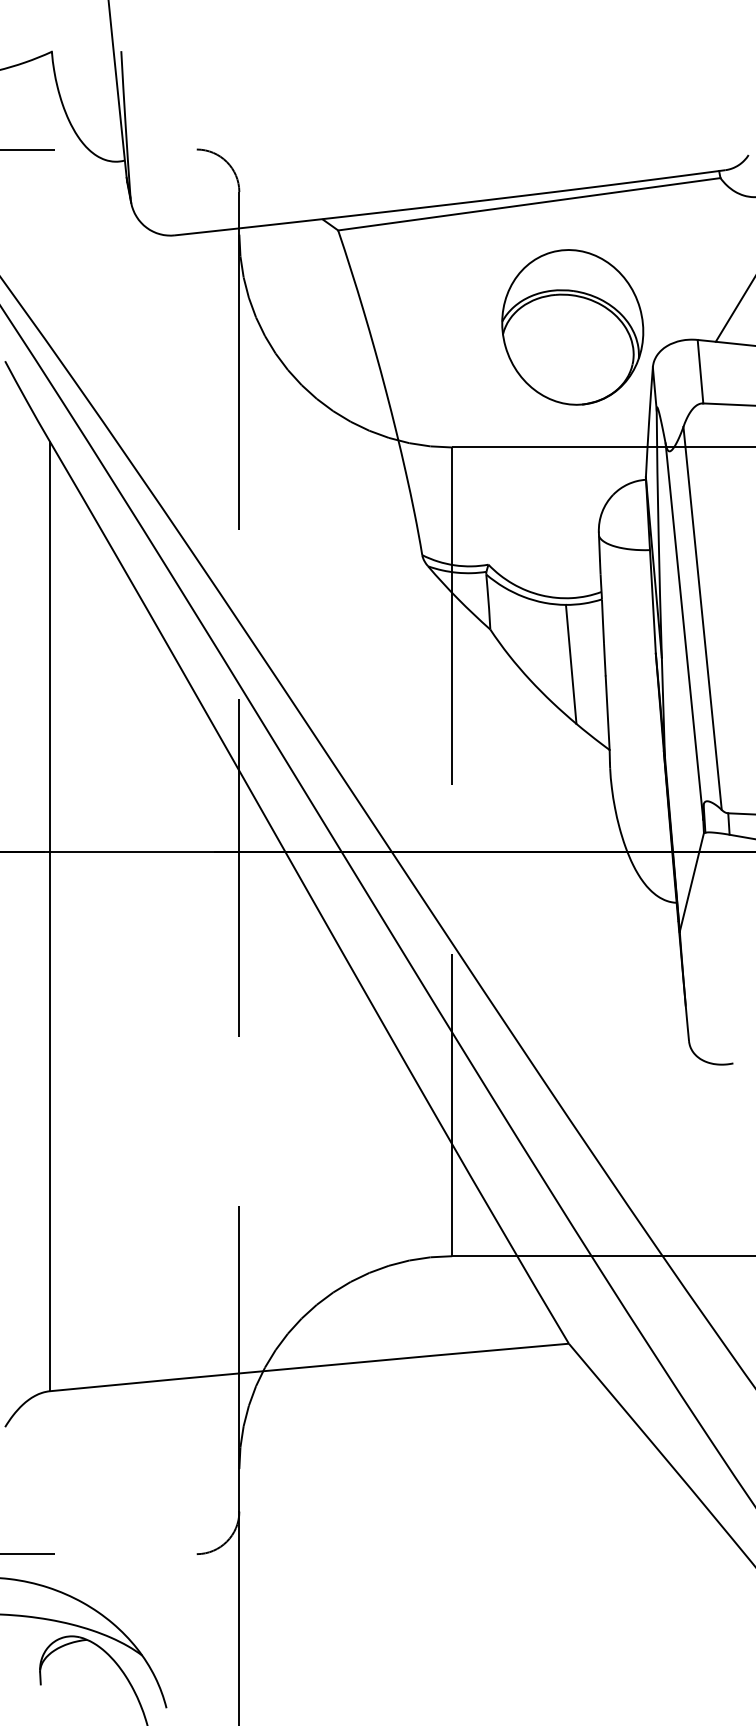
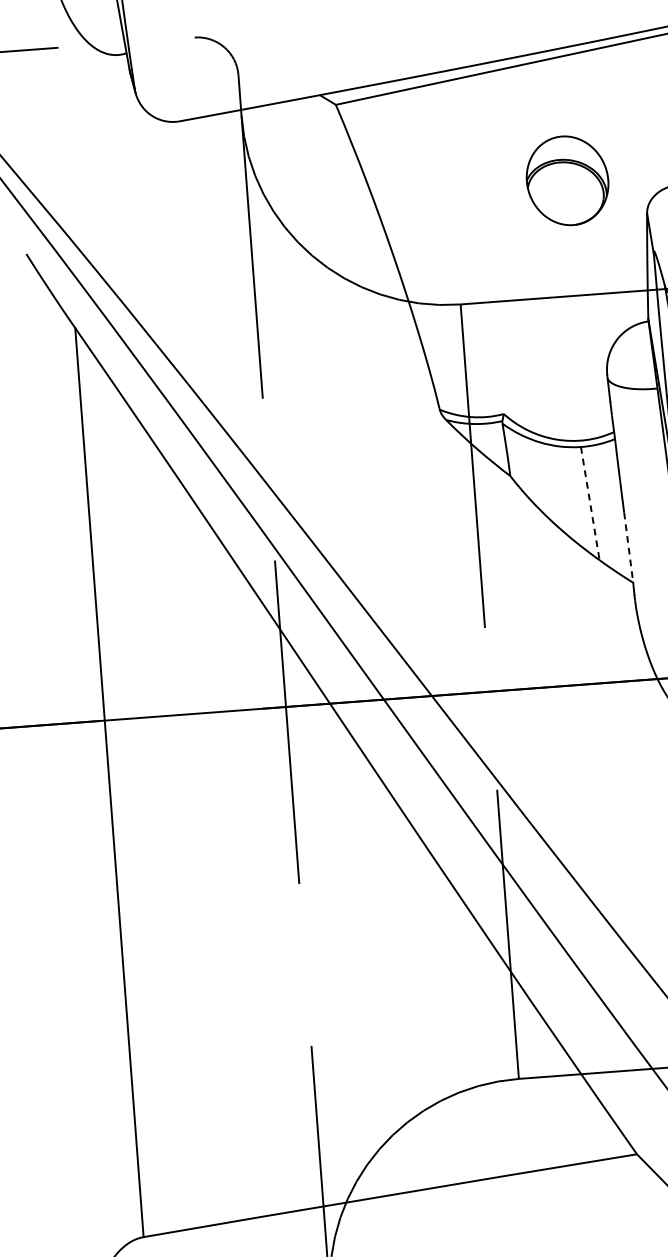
part: (572, 327) -> (567, 180), size x0.6
line: (571, 664) -> (590, 503), solid -> dashed
line: (607, 713) -> (628, 548), solid -> dashed

